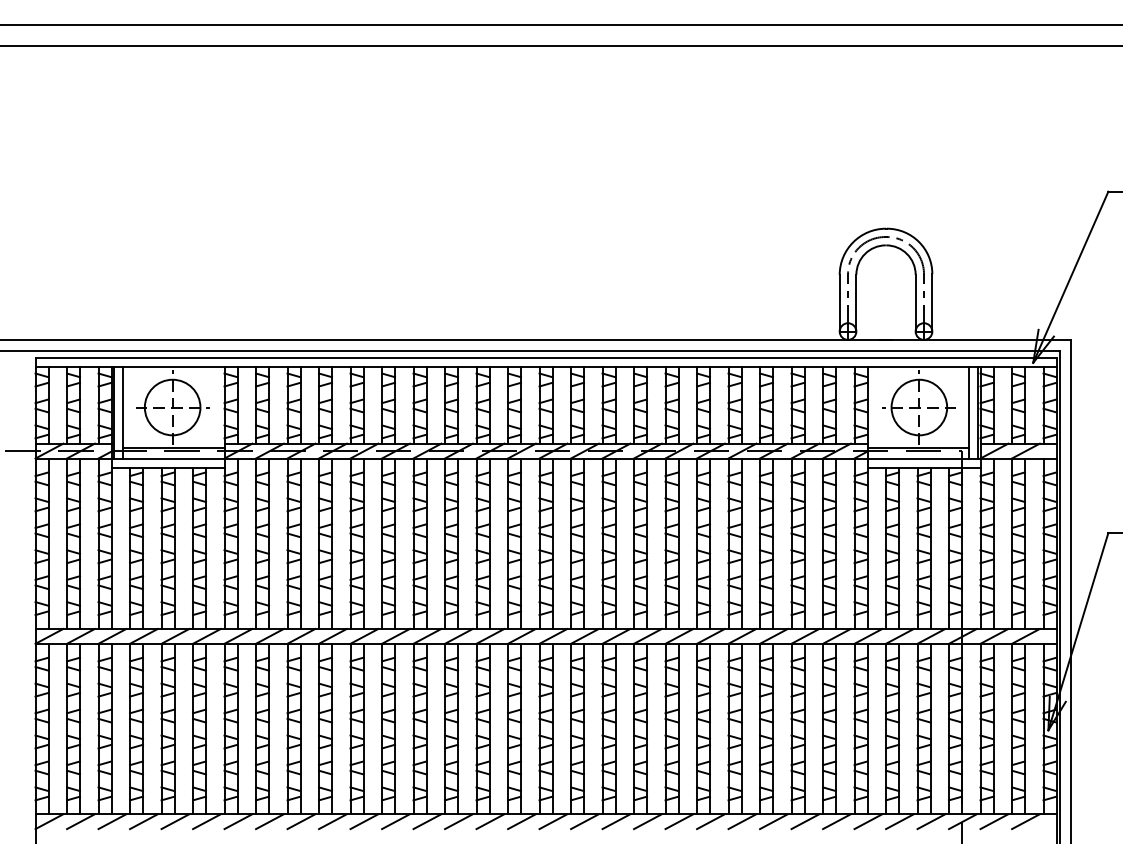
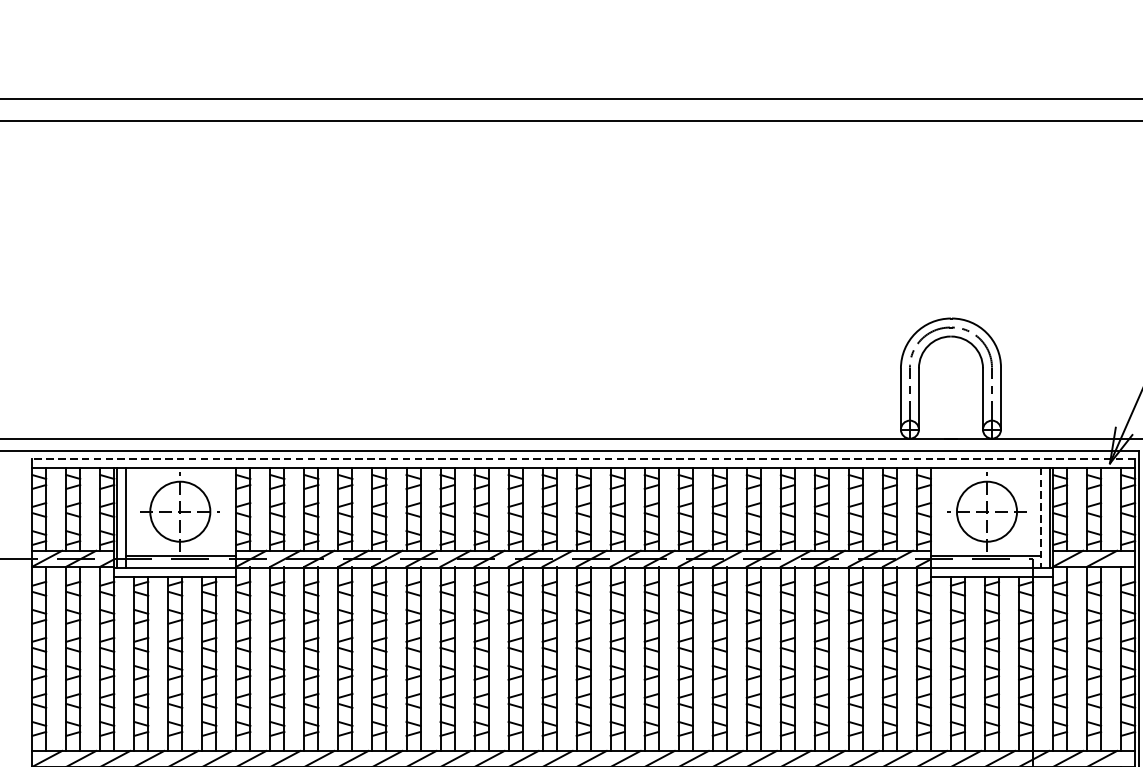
line: (545, 358) -> (583, 458), solid -> dashed
line: (969, 413) -> (1041, 518), solid -> dashed

